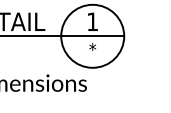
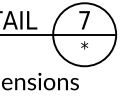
text: (92, 21) -> (84, 19), 1 -> 7

